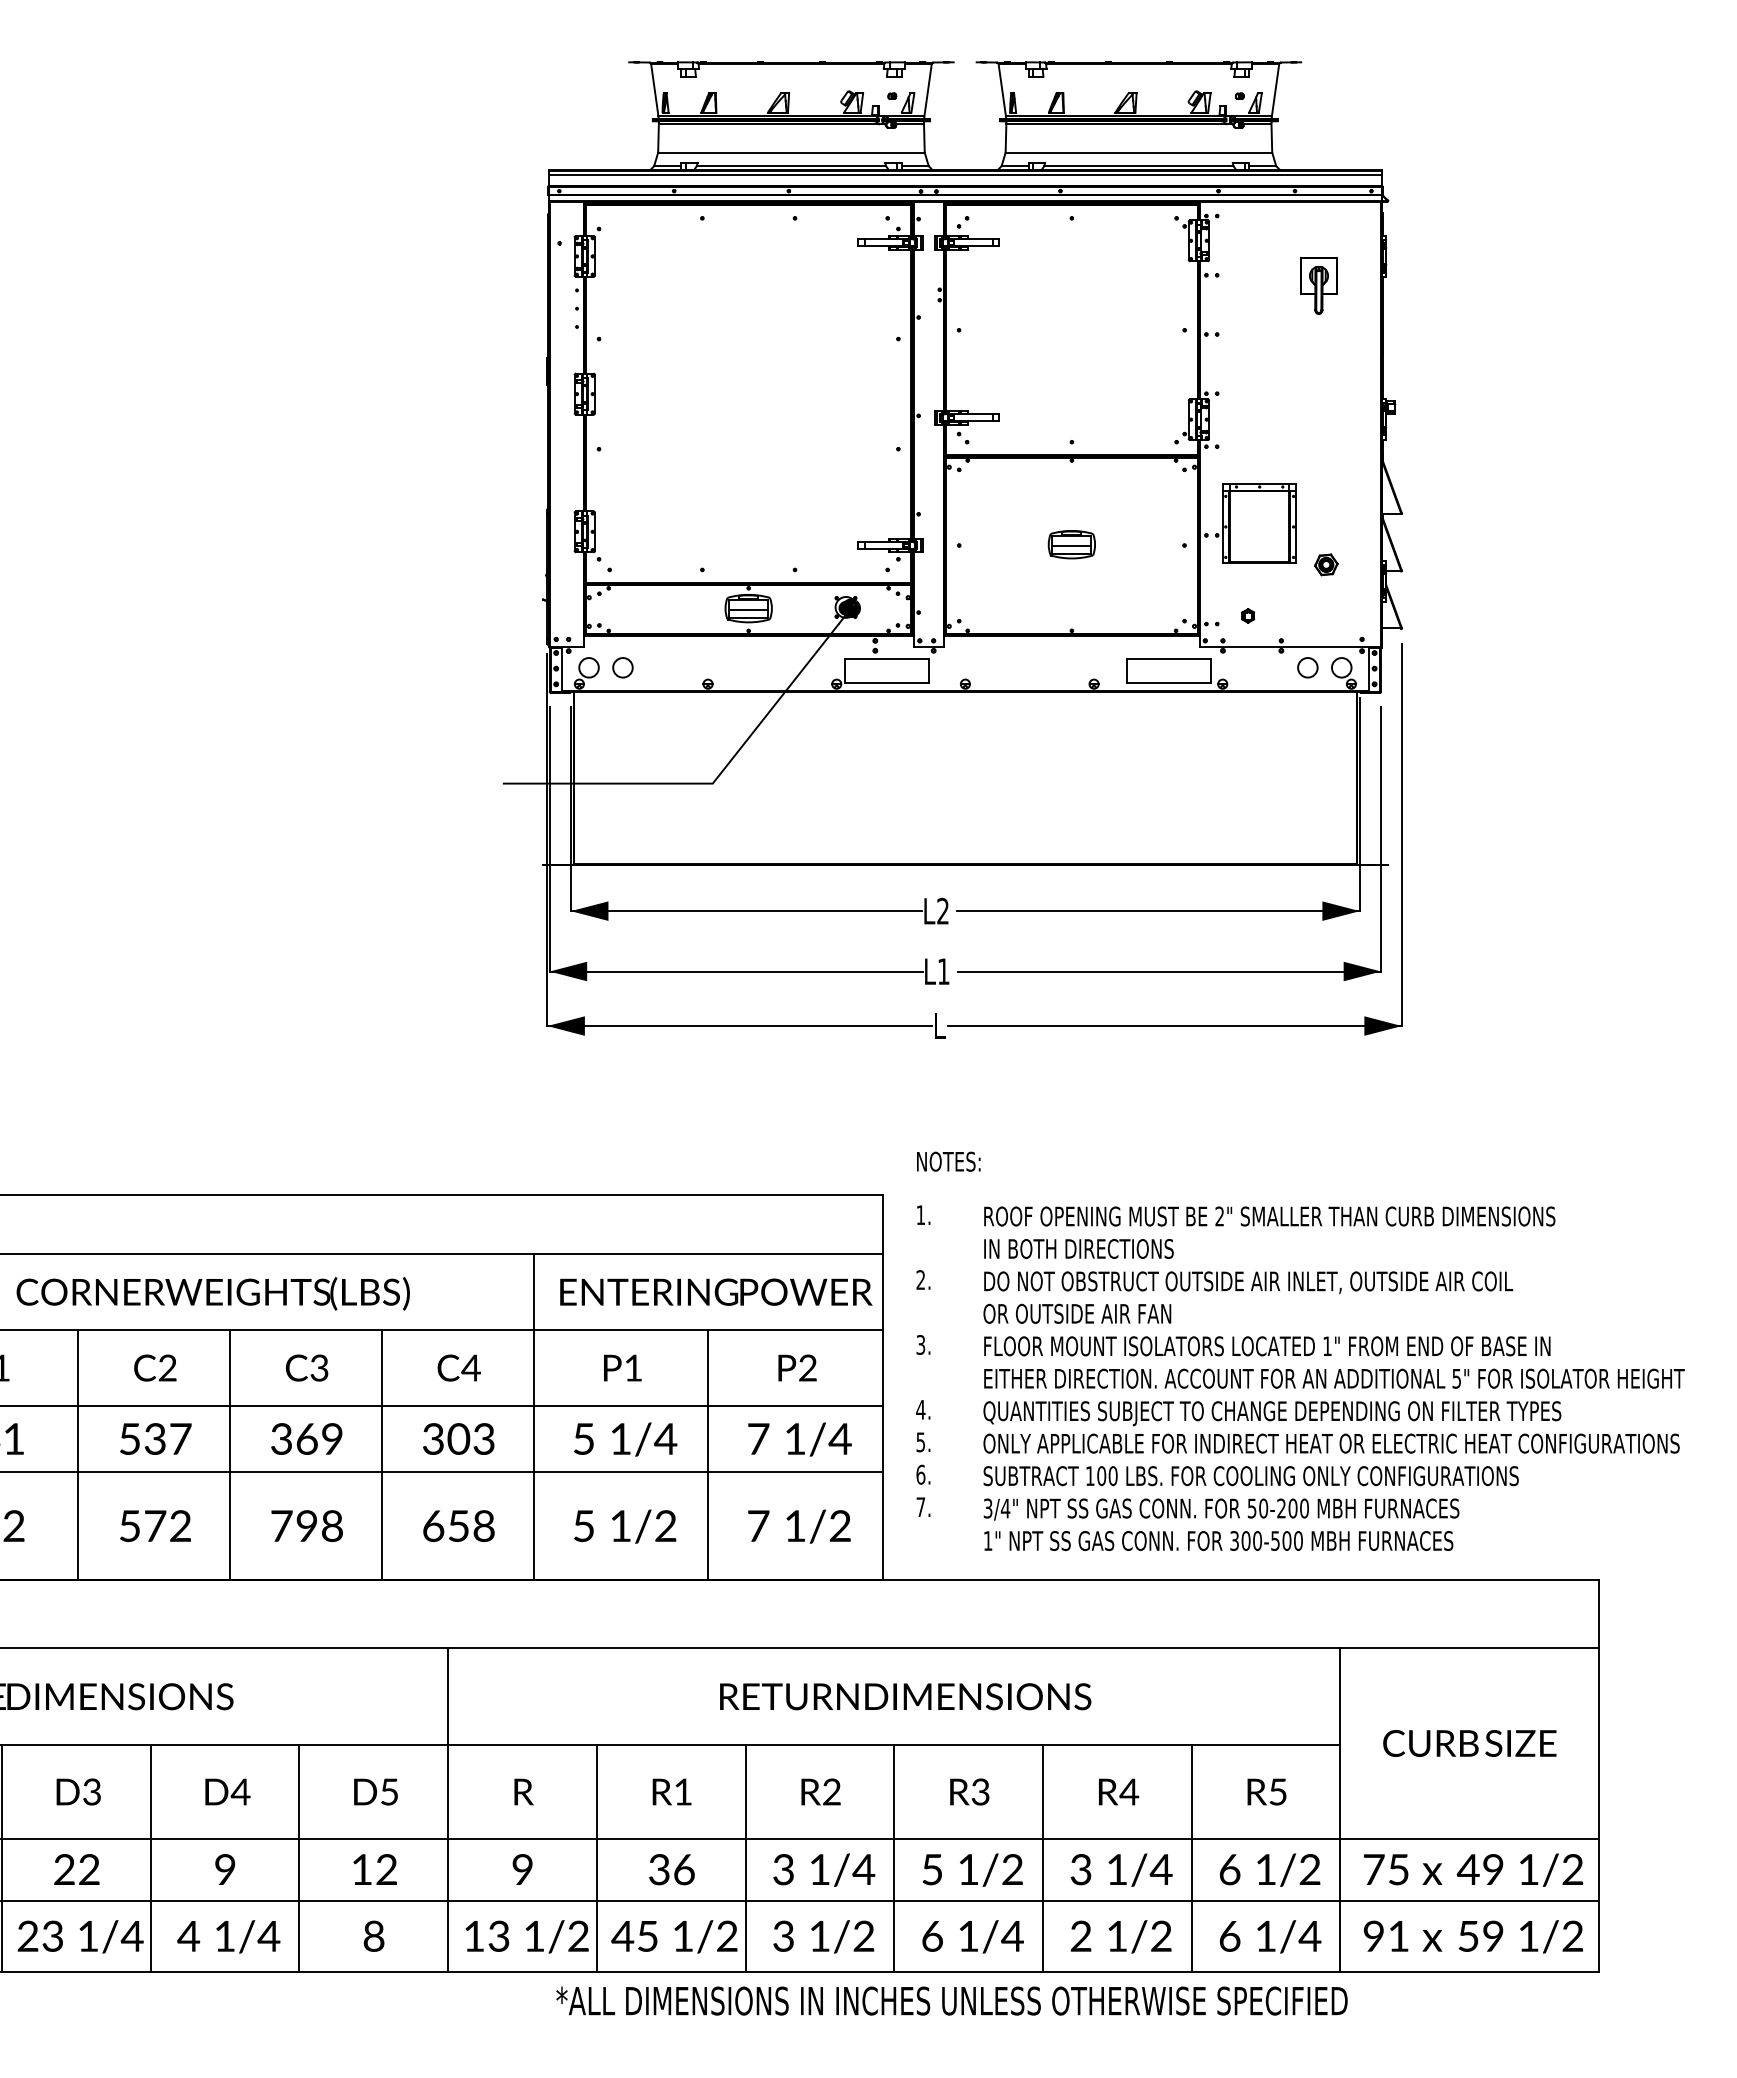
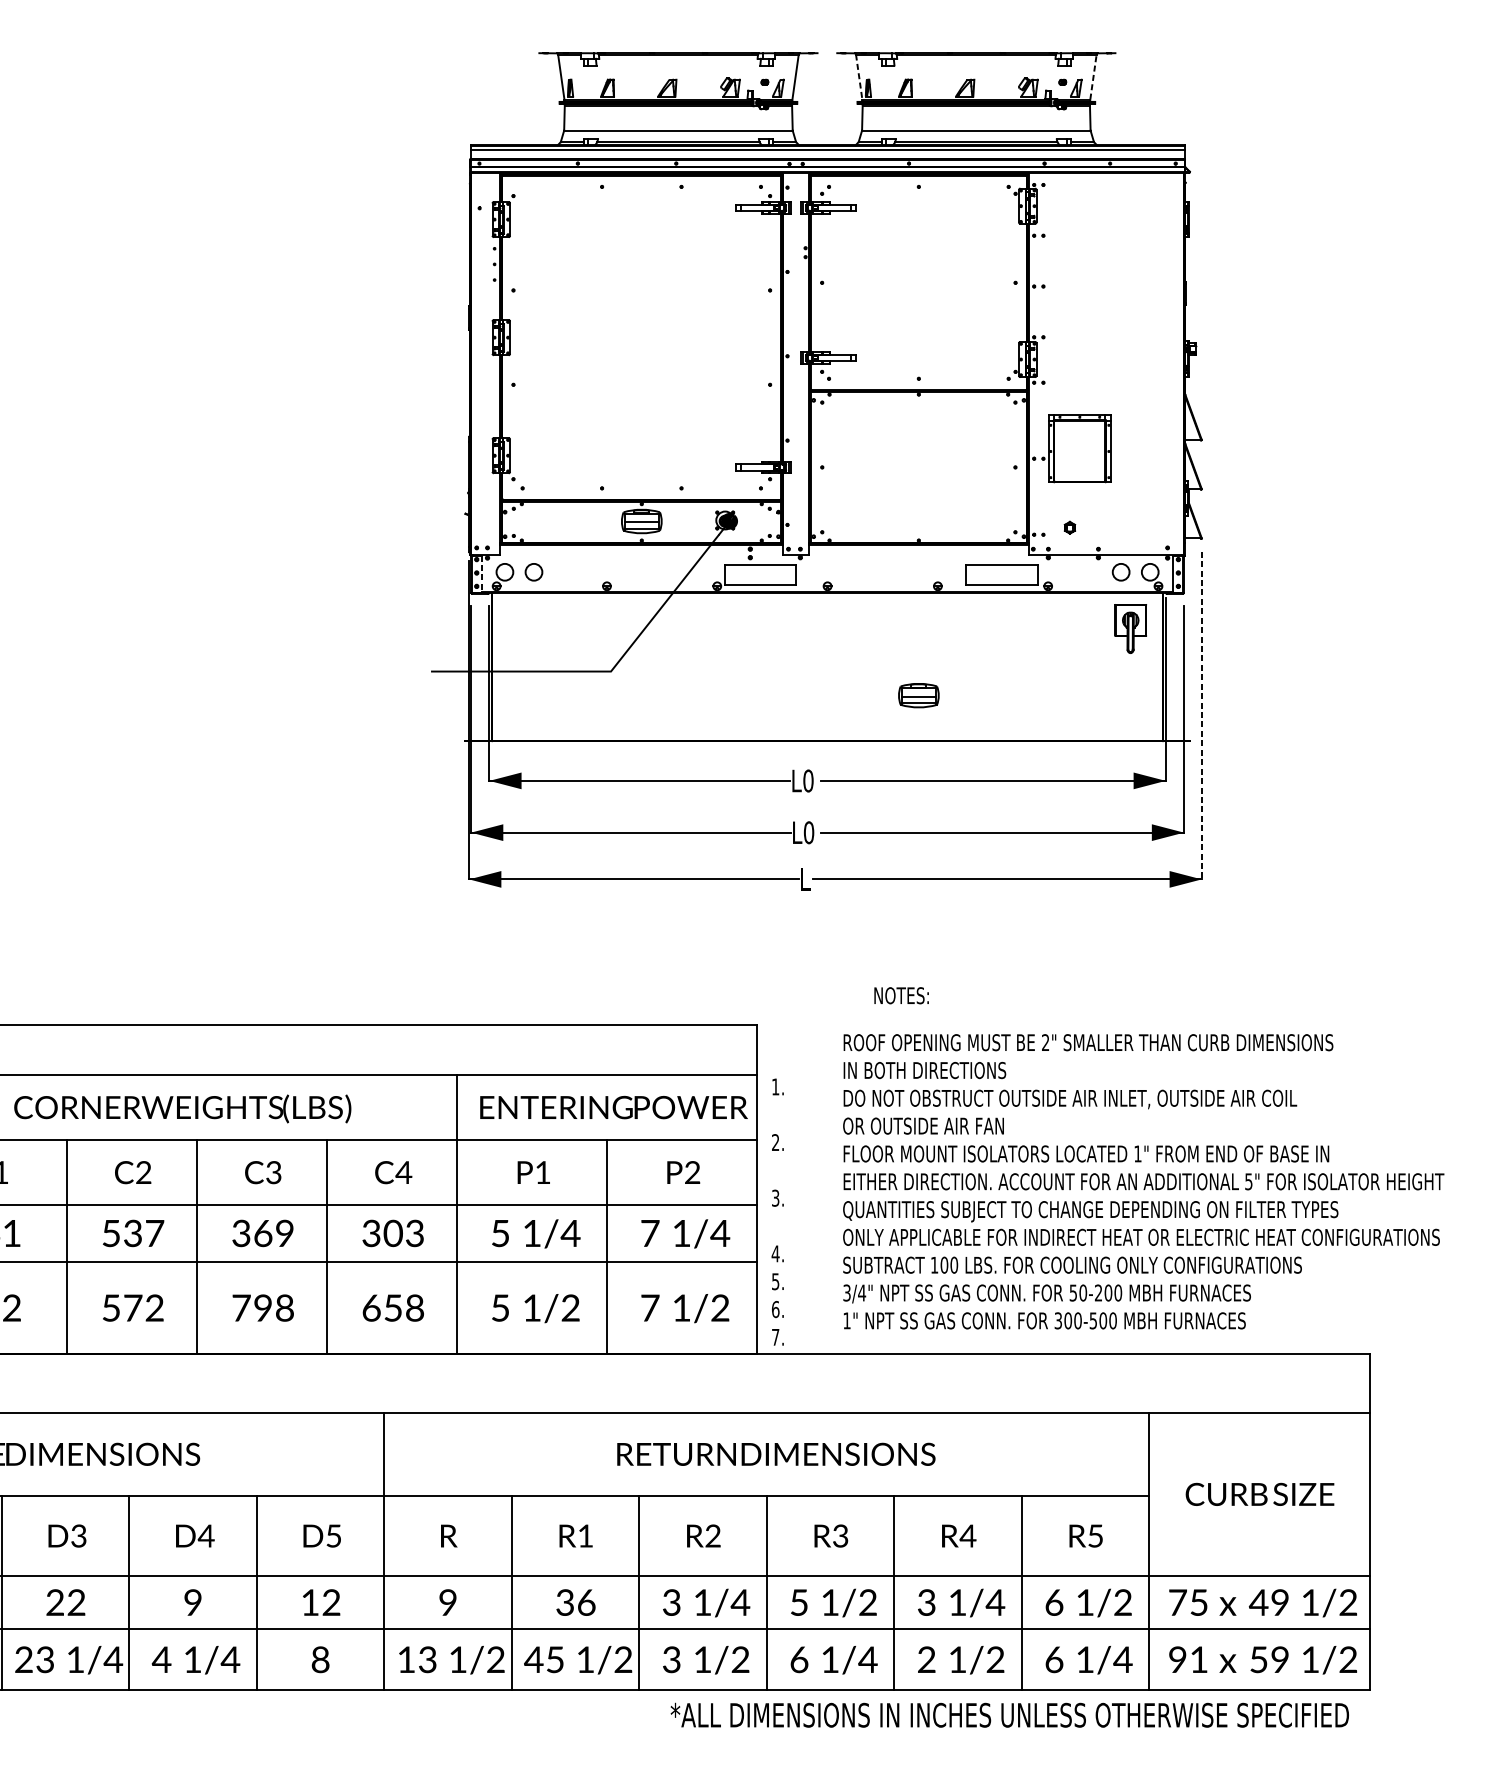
line: (1002, 90) -> (859, 77), solid -> dashed
line: (1275, 90) -> (1093, 77), solid -> dashed
part: (1318, 285) -> (1130, 628), moved
part: (1071, 544) -> (918, 695), moved
part: (1326, 564) -> (1137, 483), removed
line: (562, 670) -> (482, 574), solid -> dashed
line: (1401, 835) -> (1201, 716), solid -> dashed
text: (943, 910) -> (808, 780), L2 -> L0
text: (943, 971) -> (808, 832), L1 -> L0
text: (948, 1161) -> (901, 995), moved
text: (923, 1360) -> (777, 1211), moved
text: (951, 2000) -> (1009, 1714), moved

